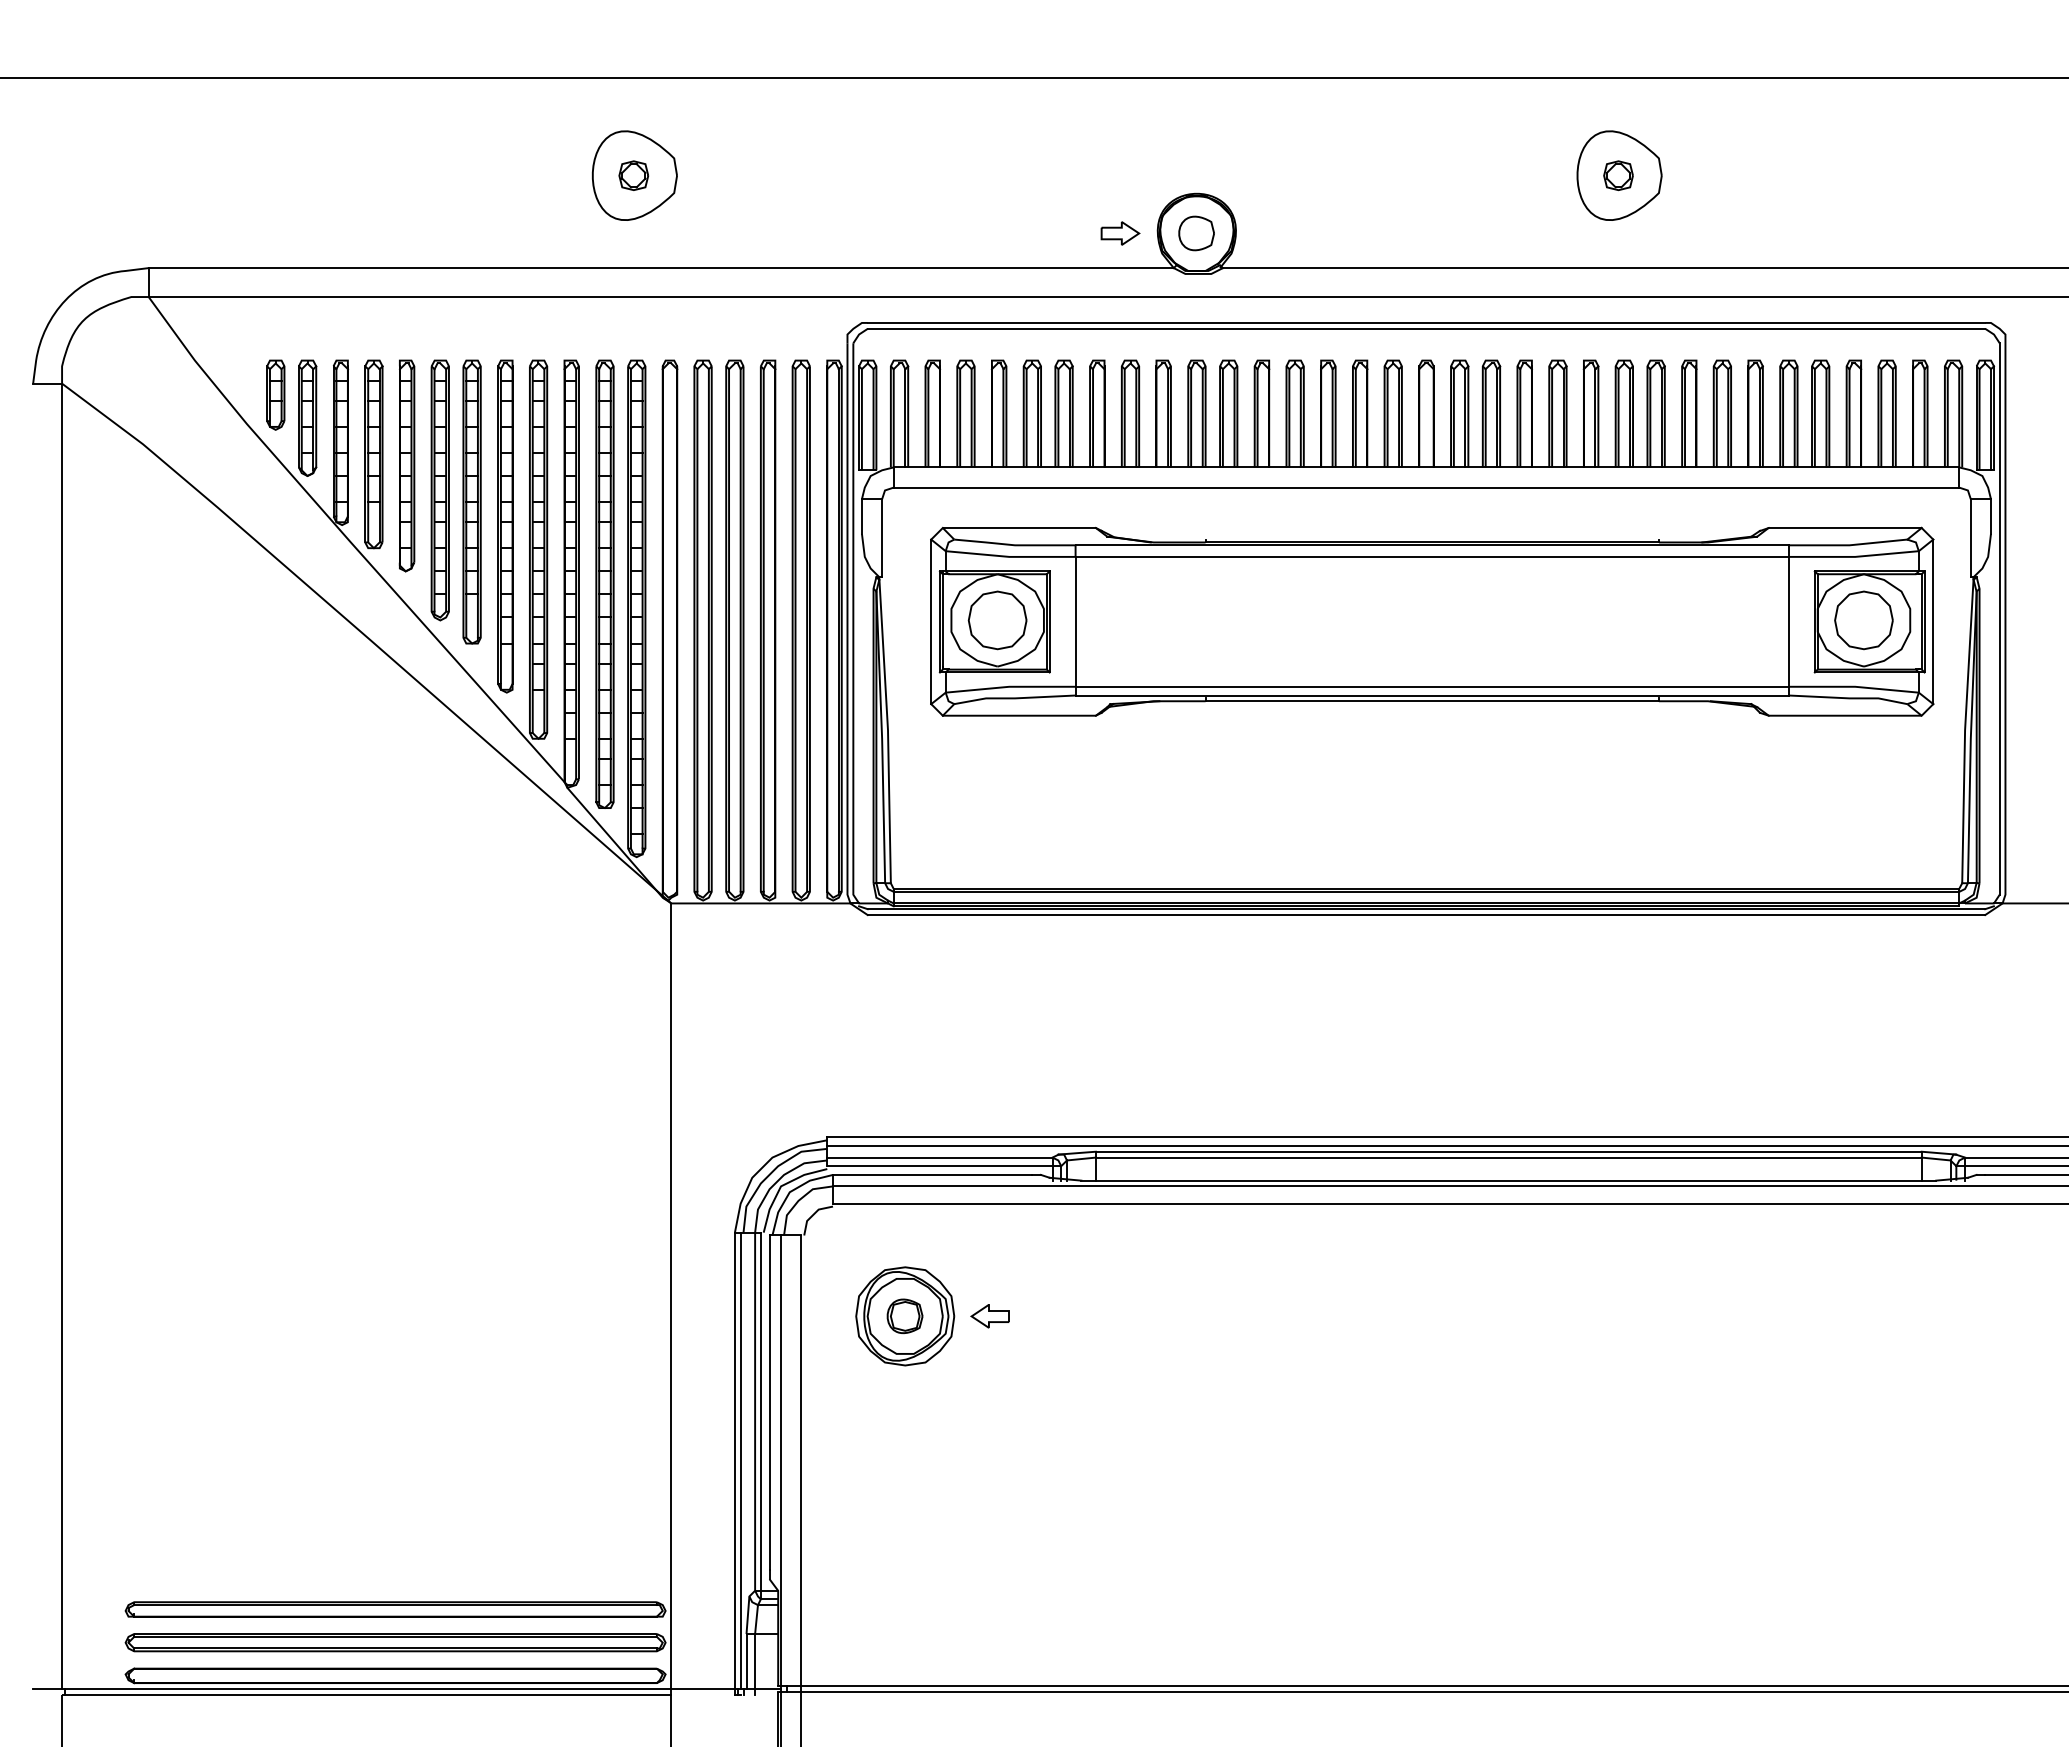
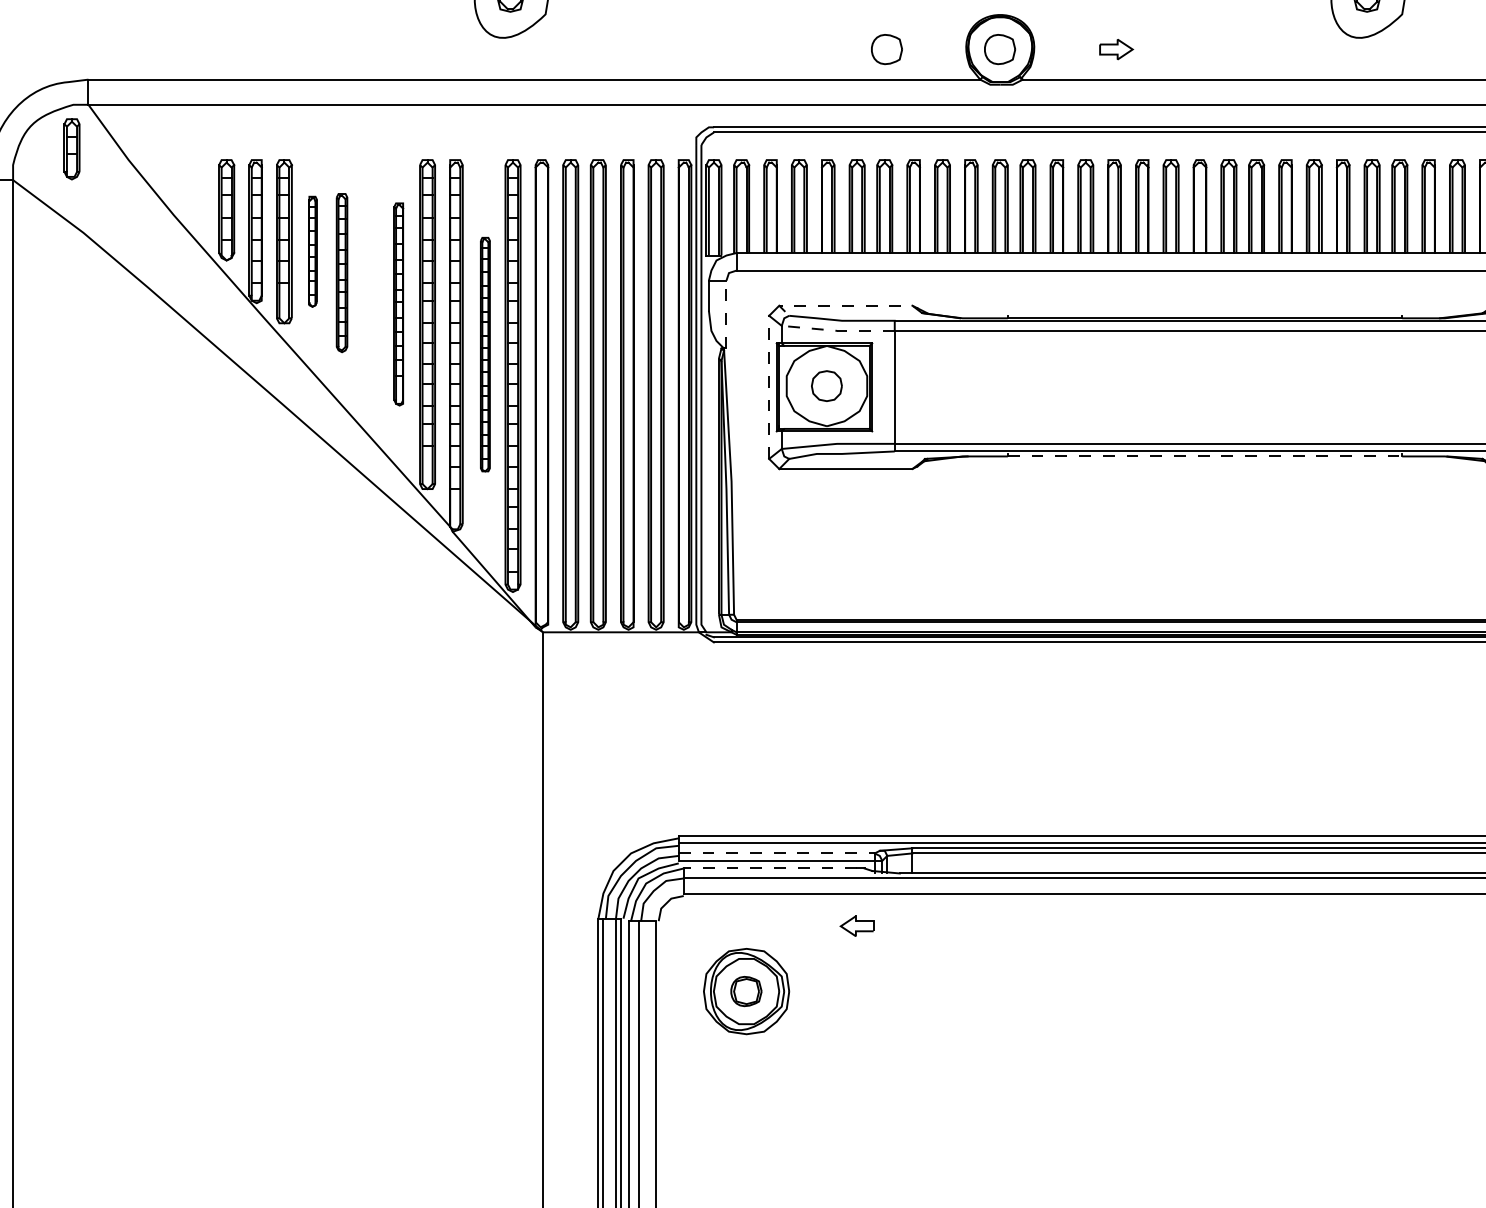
part: (1066, 233) -> (886, 49), added
part: (1120, 233) -> (1116, 49), moved
part: (275, 394) -> (71, 148), moved
part: (406, 465) -> (312, 251), size x0.6
part: (439, 490) -> (341, 273), size x0.7
part: (471, 501) -> (369, 282), removed
part: (505, 526) -> (398, 304), size x0.7
line: (1018, 527) -> (845, 305), solid -> dashed
line: (882, 538) -> (726, 314), solid -> dashed
line: (1010, 556) -> (838, 330), solid -> dashed
part: (604, 583) -> (484, 354), size x0.6
part: (997, 620) -> (826, 386), size x0.6
line: (931, 621) -> (769, 387), solid -> dashed
line: (1432, 701) -> (1205, 456), solid -> dashed
line: (939, 1157) -> (776, 853), solid -> dashed
line: (932, 1174) -> (770, 868), solid -> dashed
part: (989, 1316) -> (856, 926), moved

